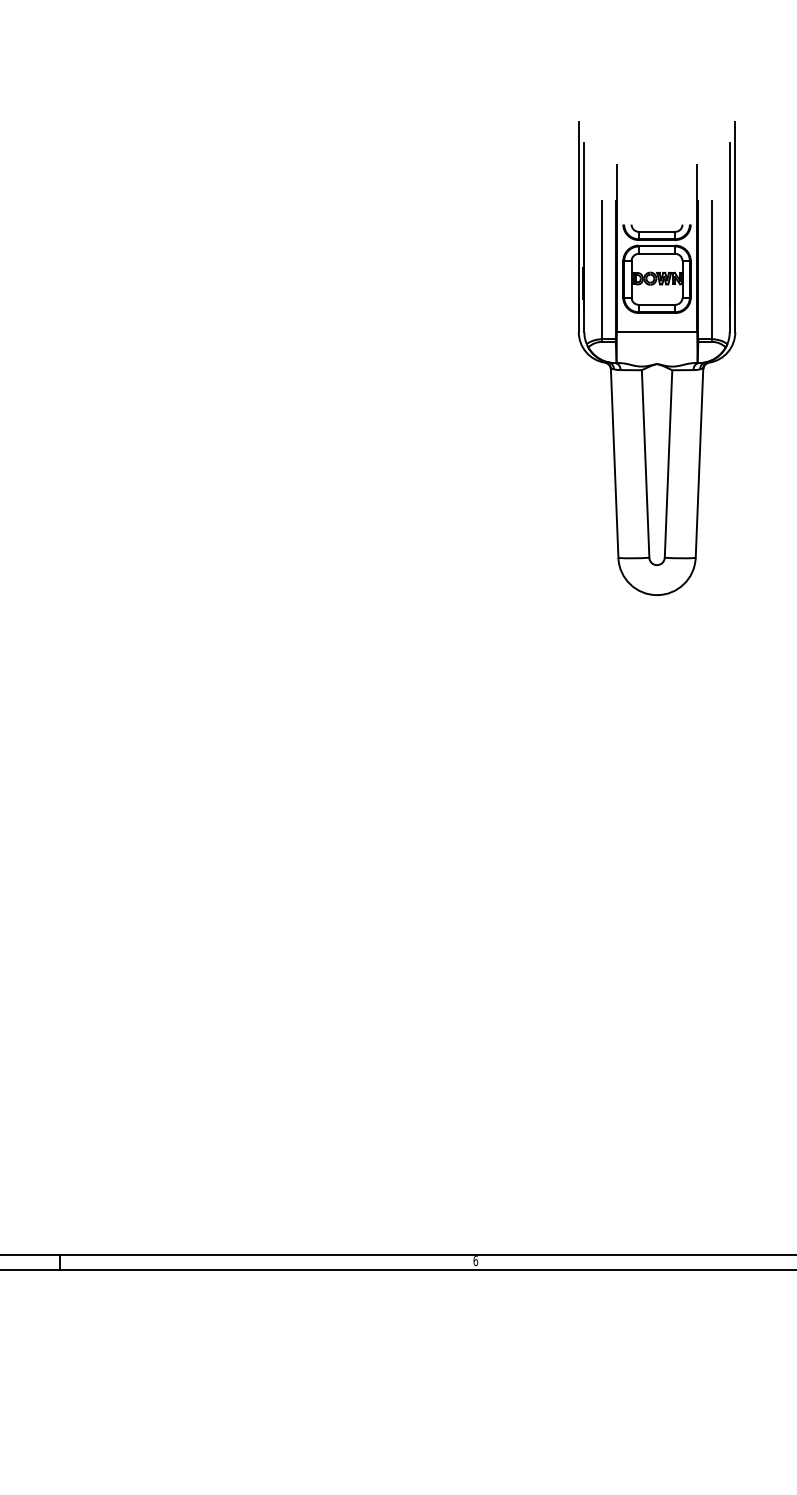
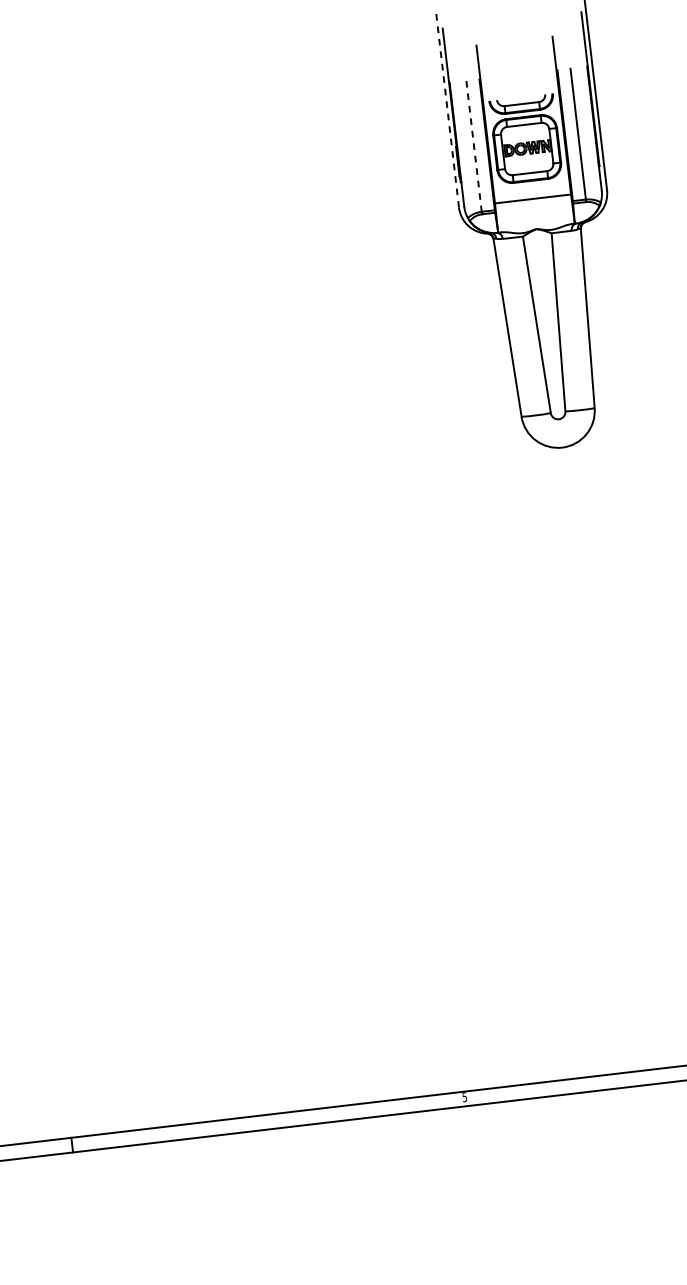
line: (578, 227) -> (447, 108), solid -> dashed
line: (601, 270) -> (473, 146), solid -> dashed
text: (475, 1260) -> (464, 1096), 6 -> 5

